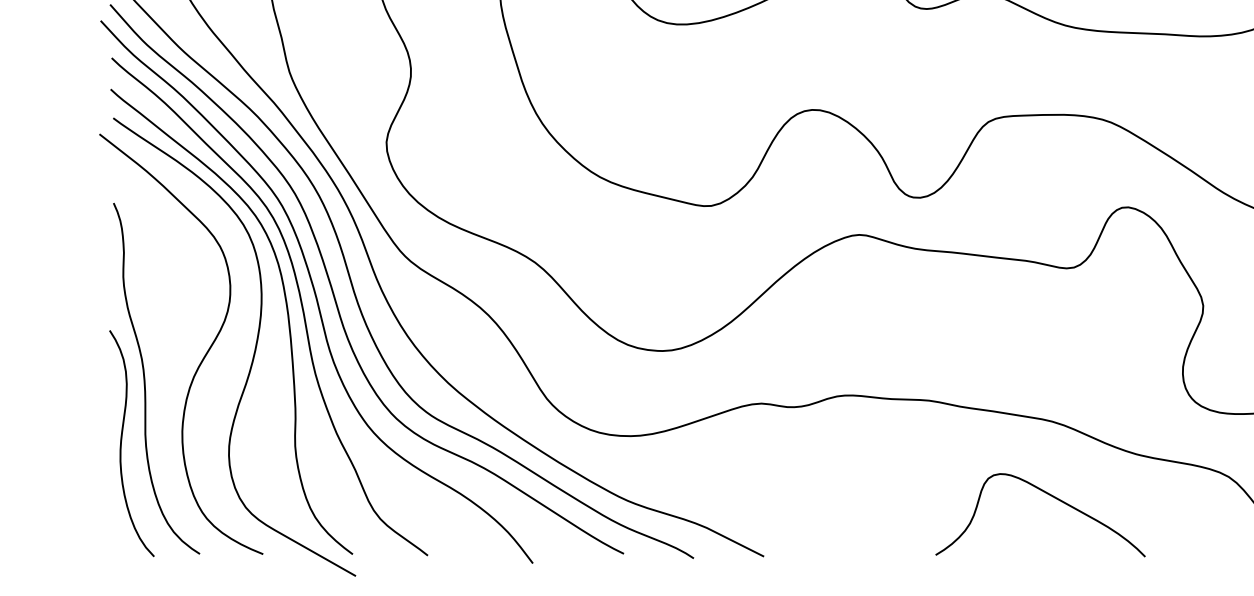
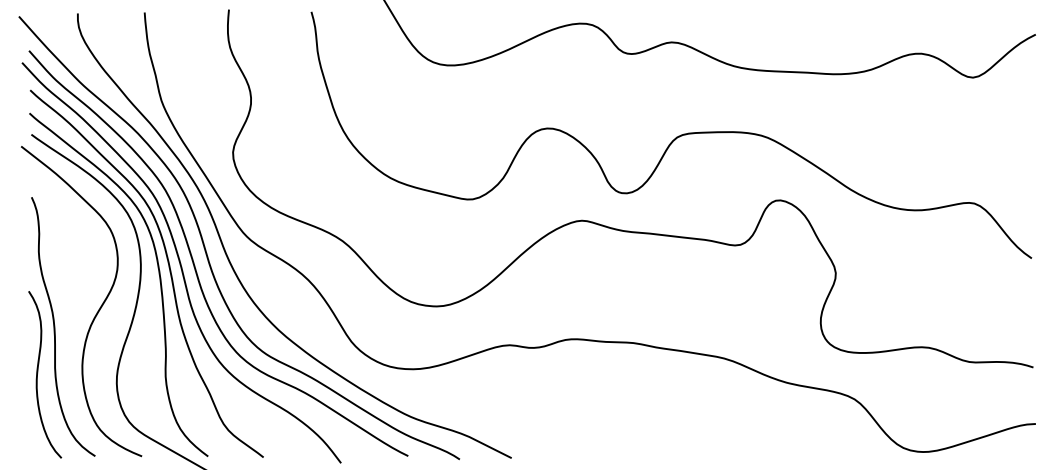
curve: (1053, 498) -> (725, 415), removed

